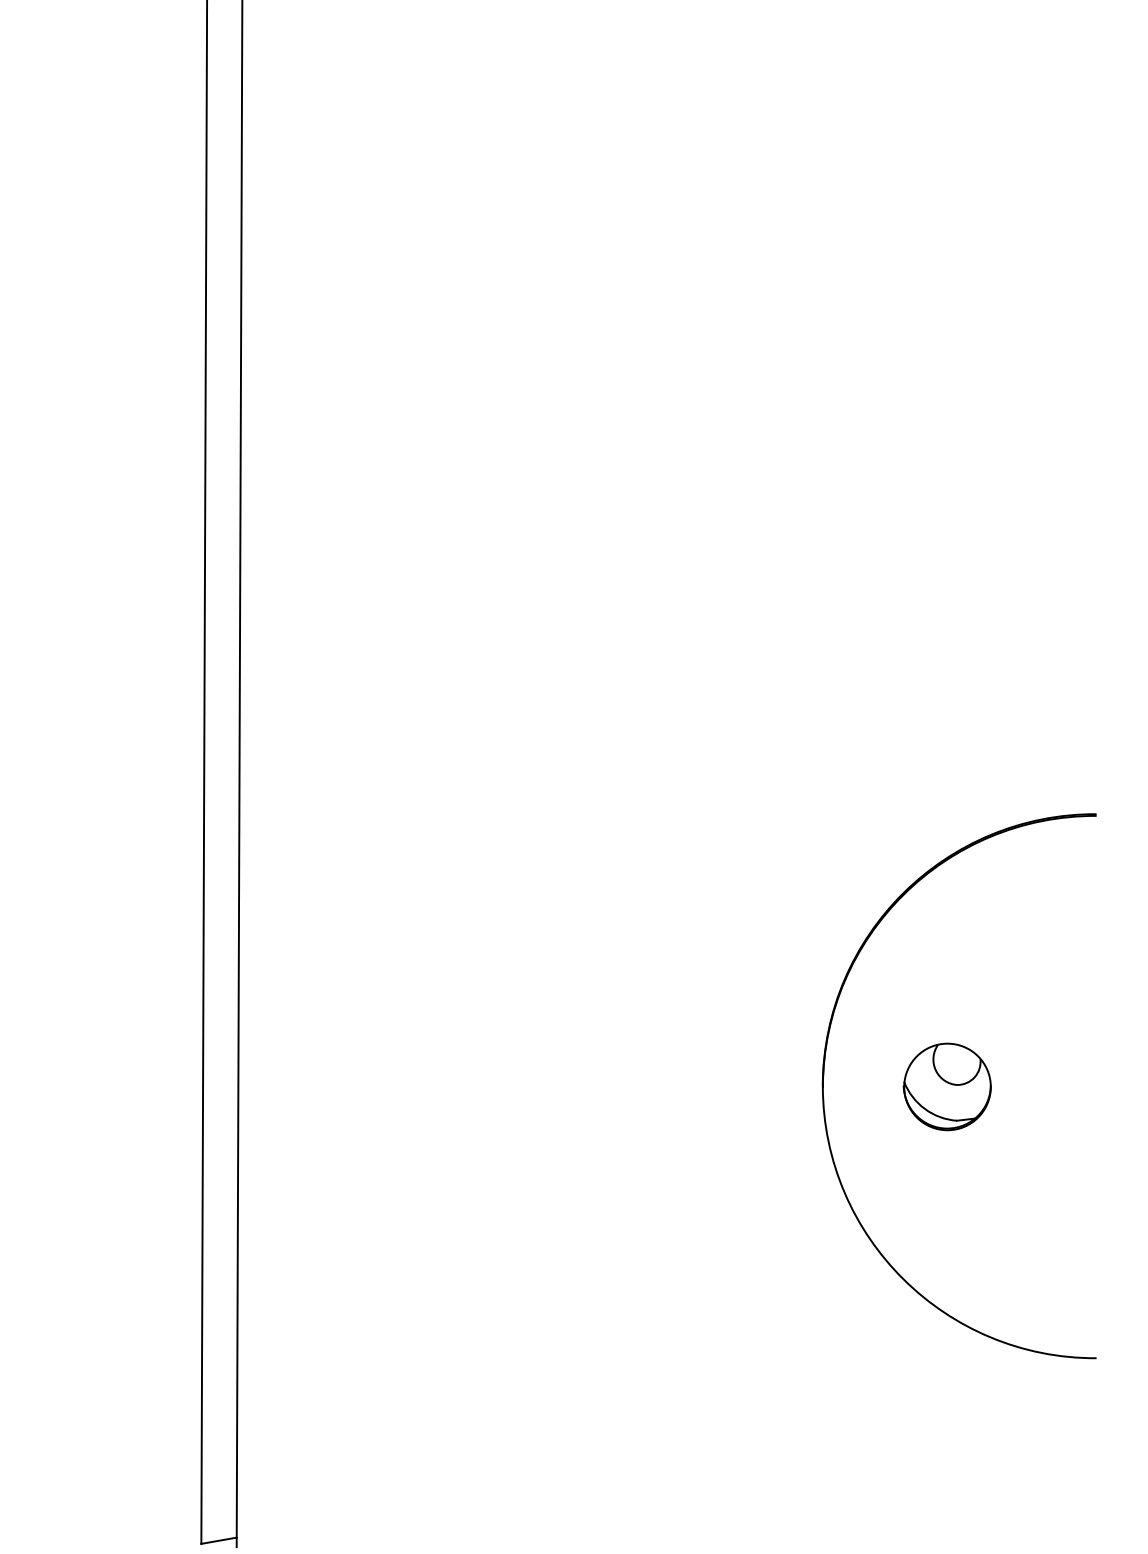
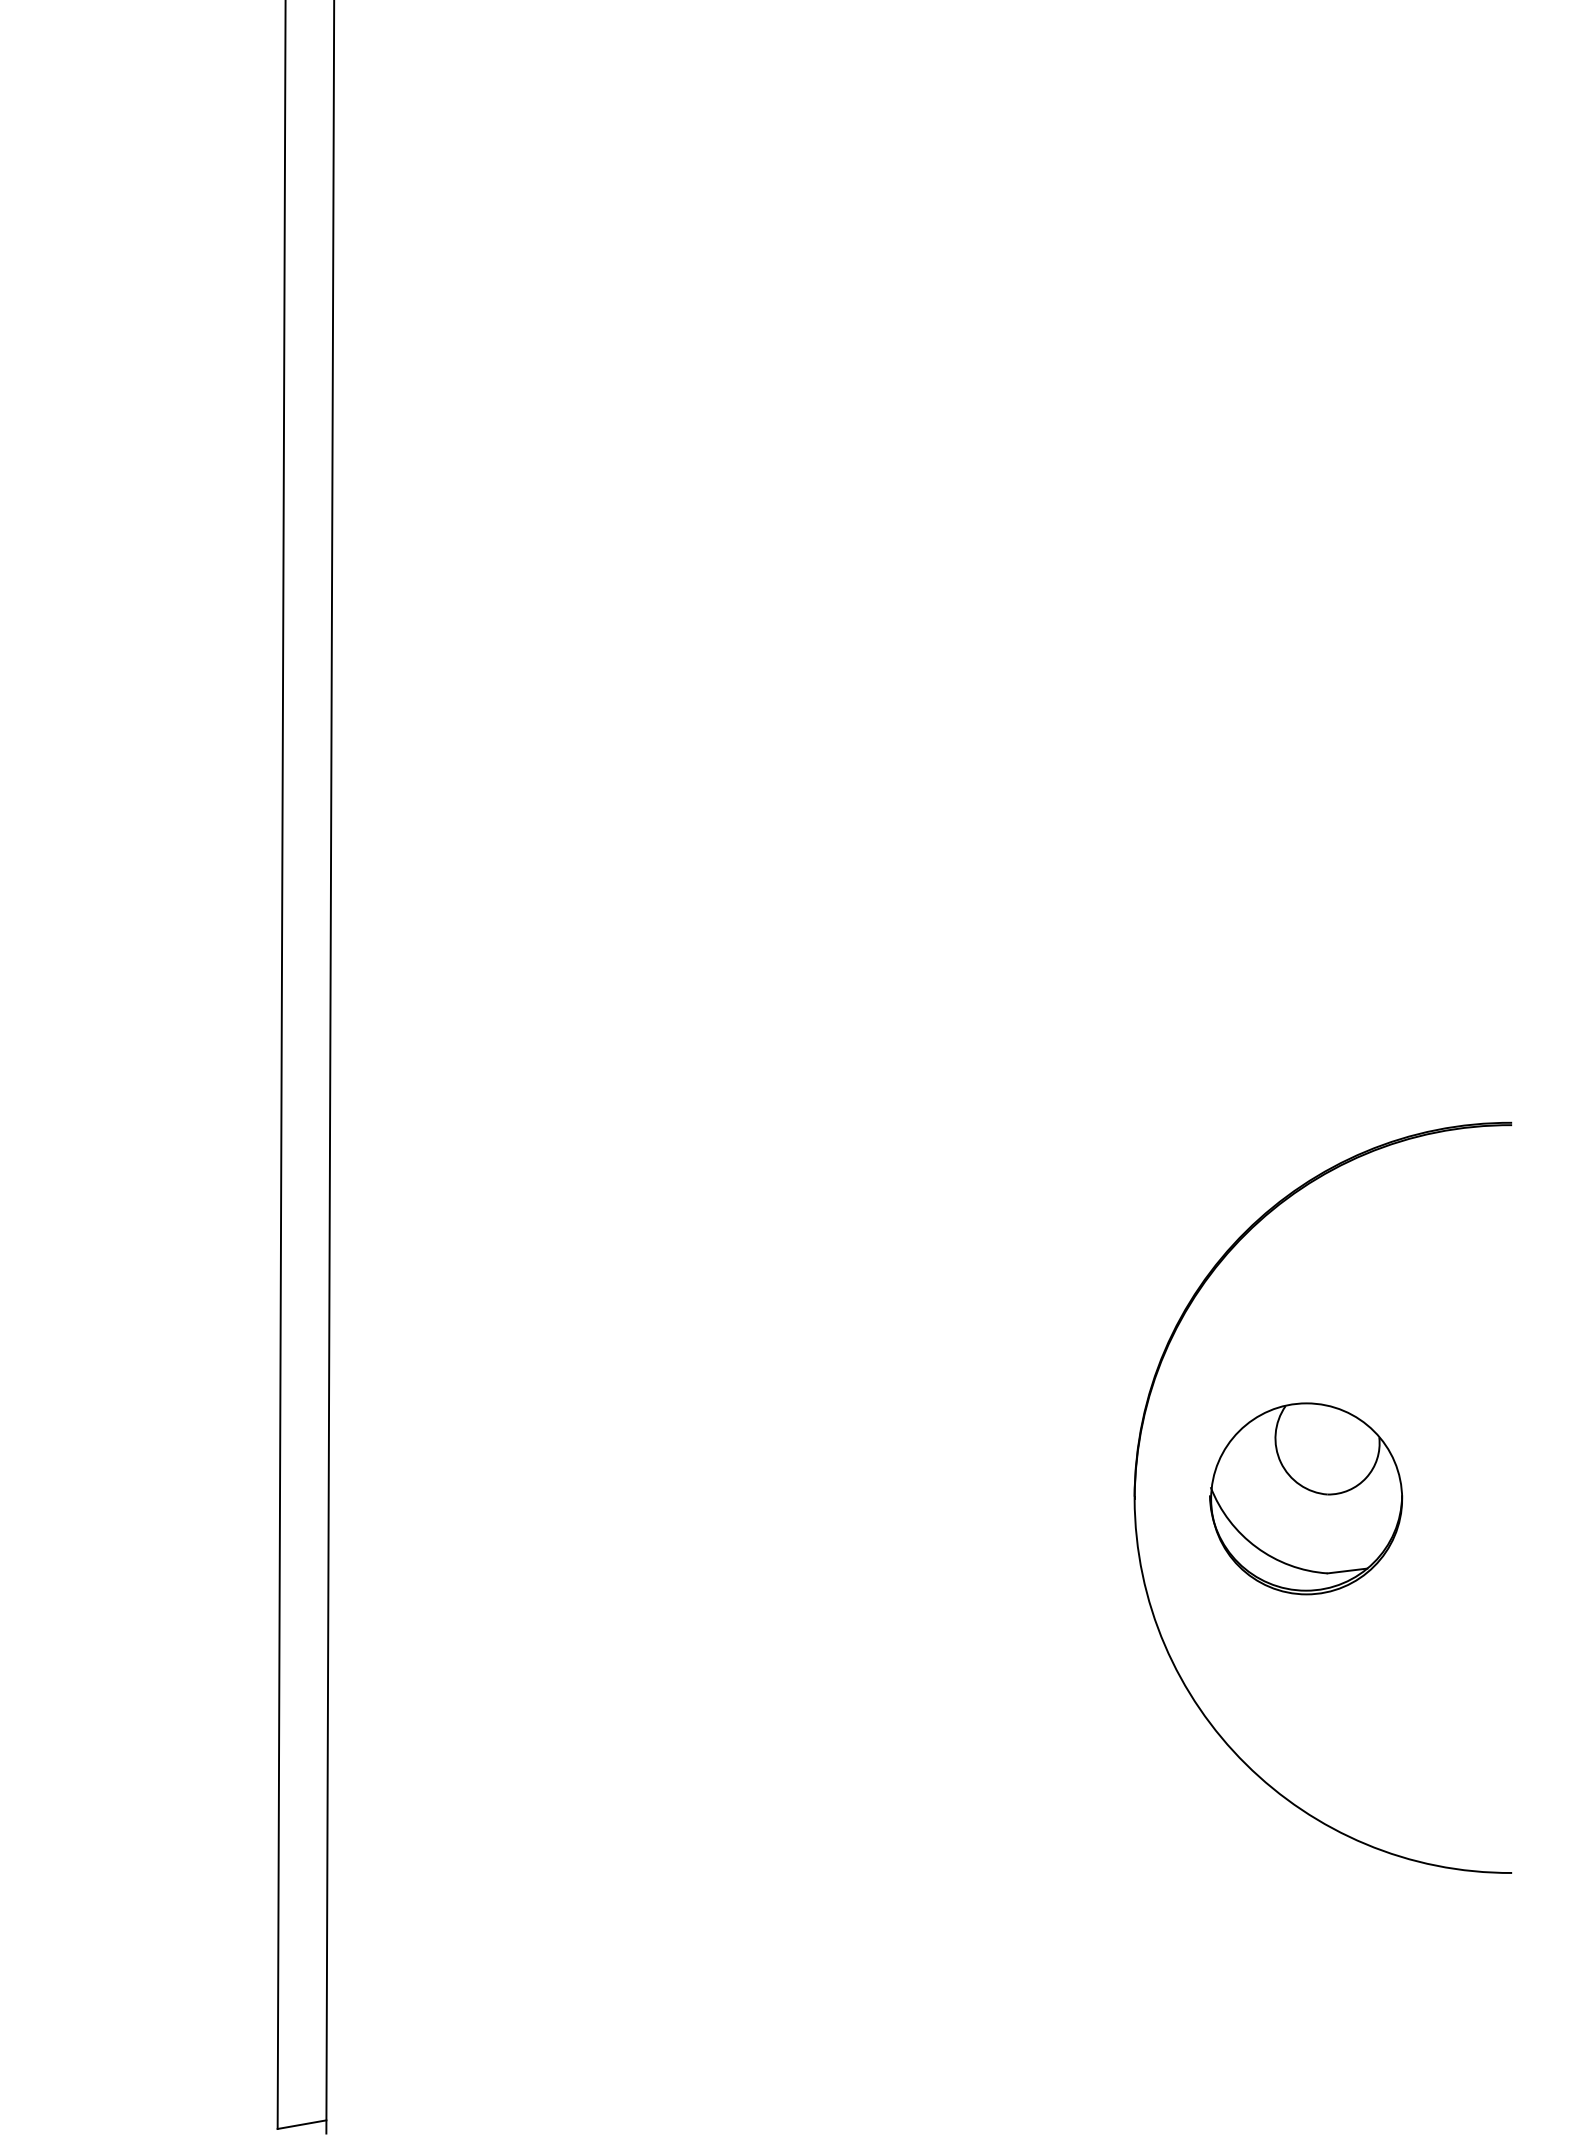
part: (947, 1086) -> (1306, 1498), size x1.6

